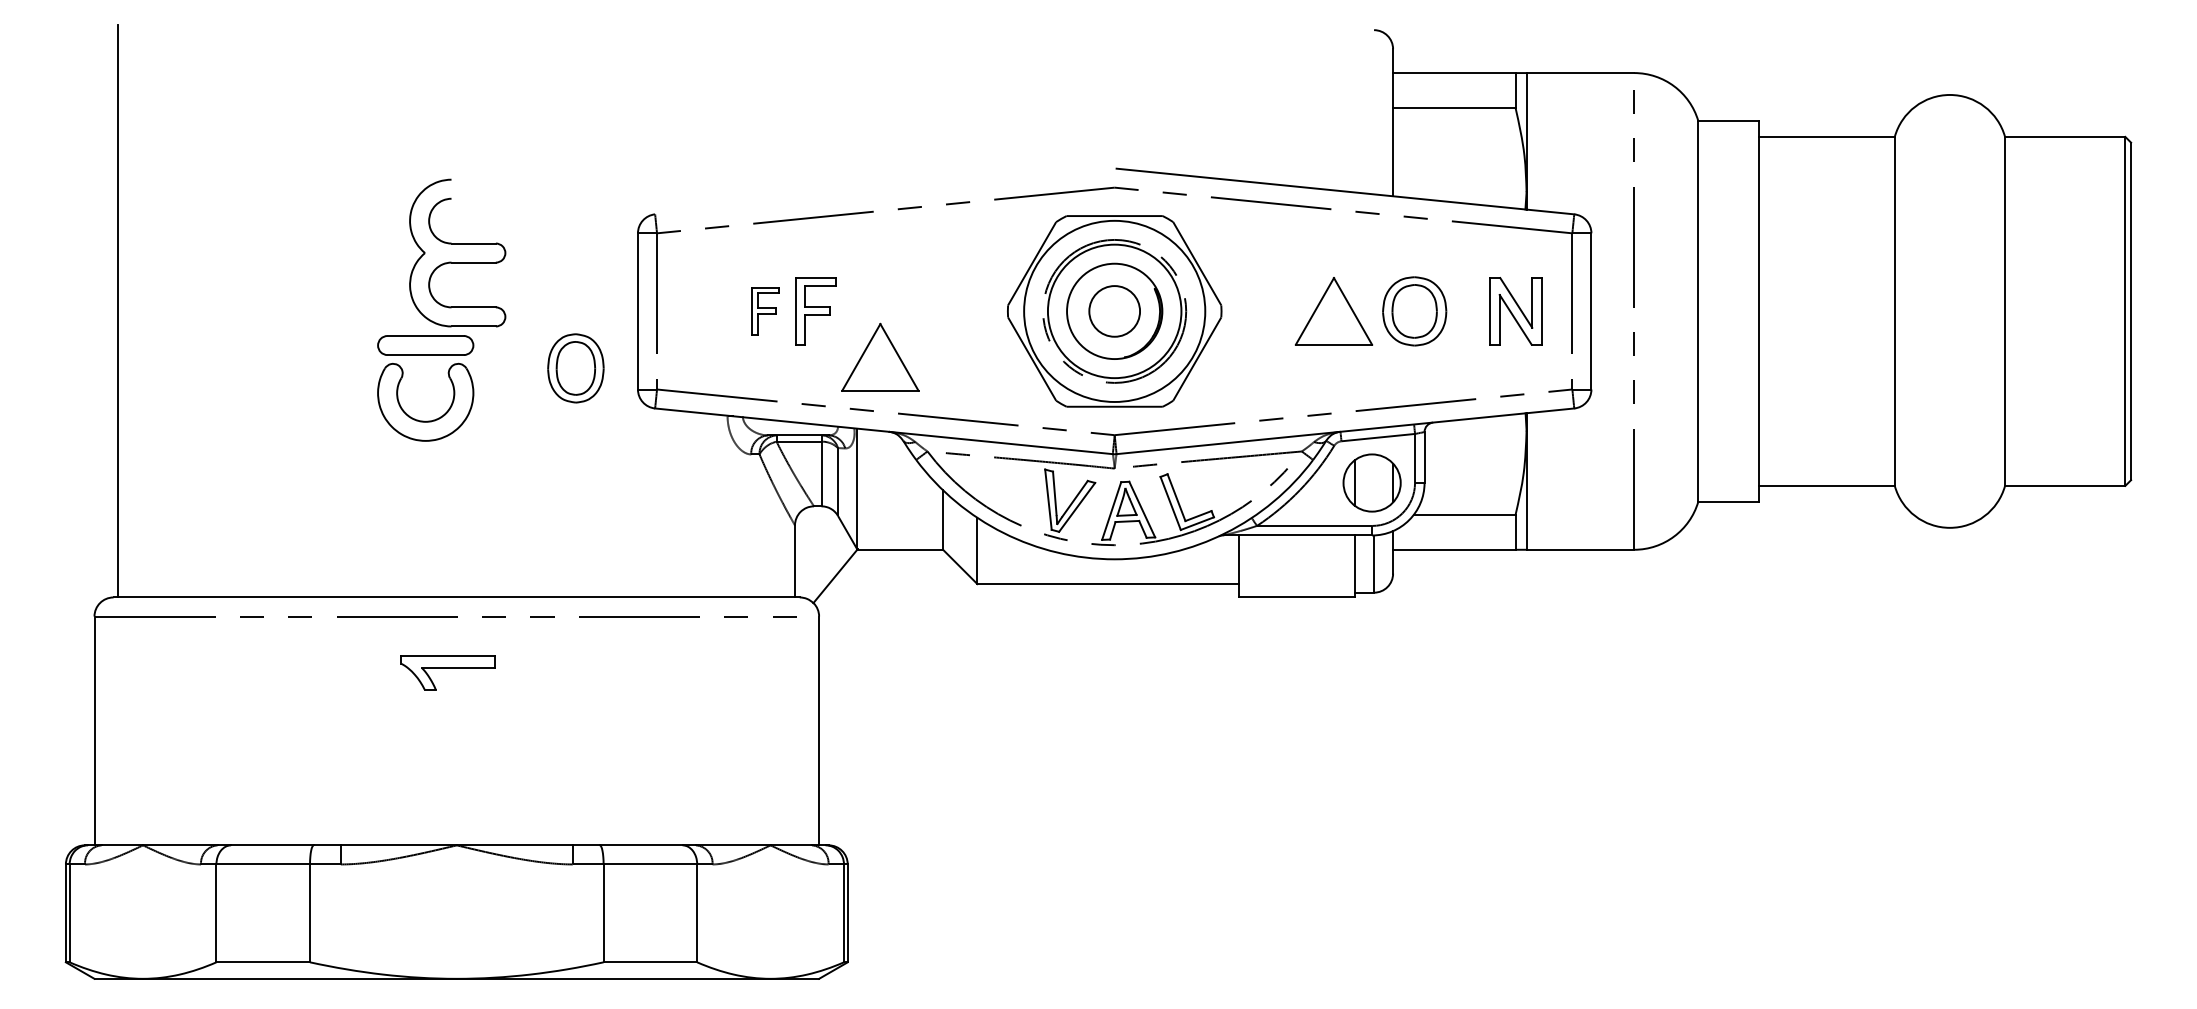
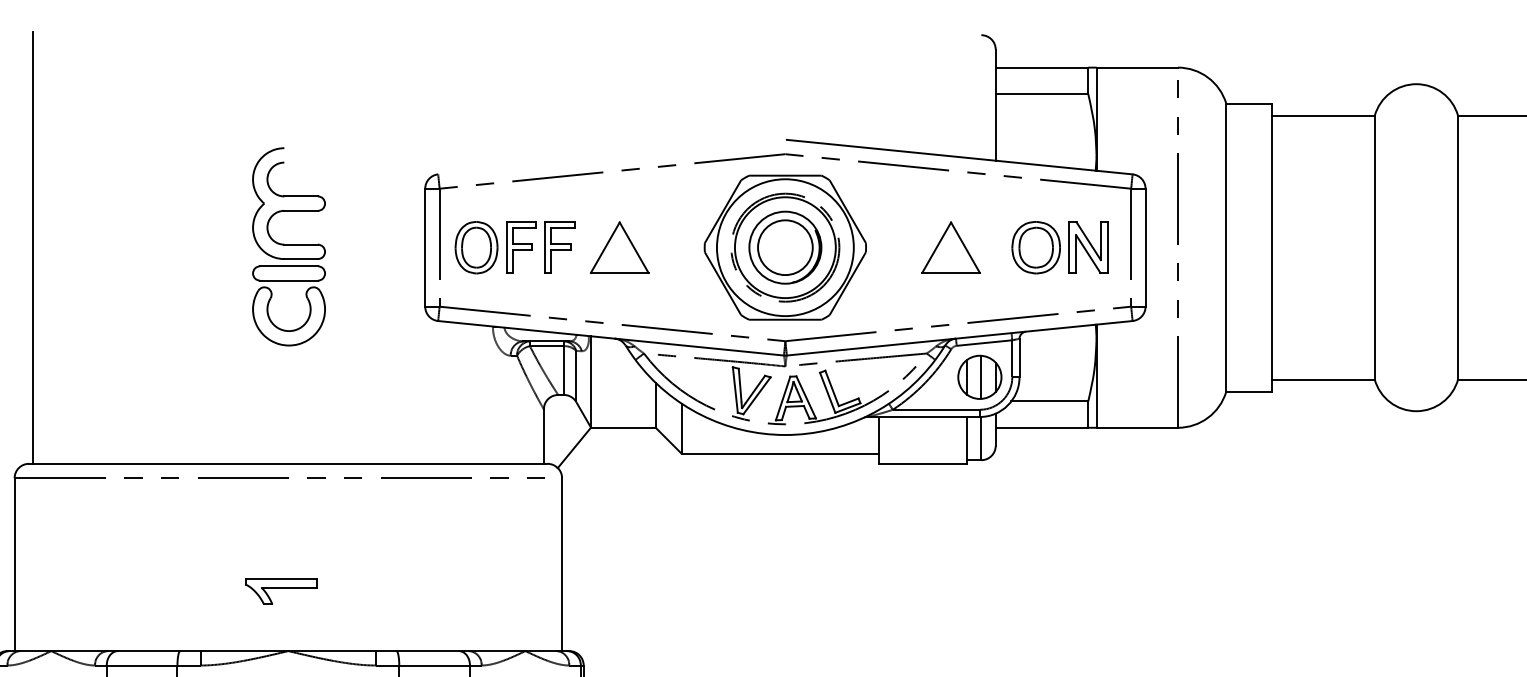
part: (765, 311) -> (521, 247), size x1.43
circle: (1114, 311) -> (785, 247), size x1.43
part: (1414, 311) -> (1036, 247), moved
part: (880, 356) -> (619, 247), moved
part: (575, 368) -> (476, 247), moved
part: (403, 376) -> (272, 296), moved
line: (1374, 482) -> (981, 376), added
part: (447, 672) -> (281, 591), moved

